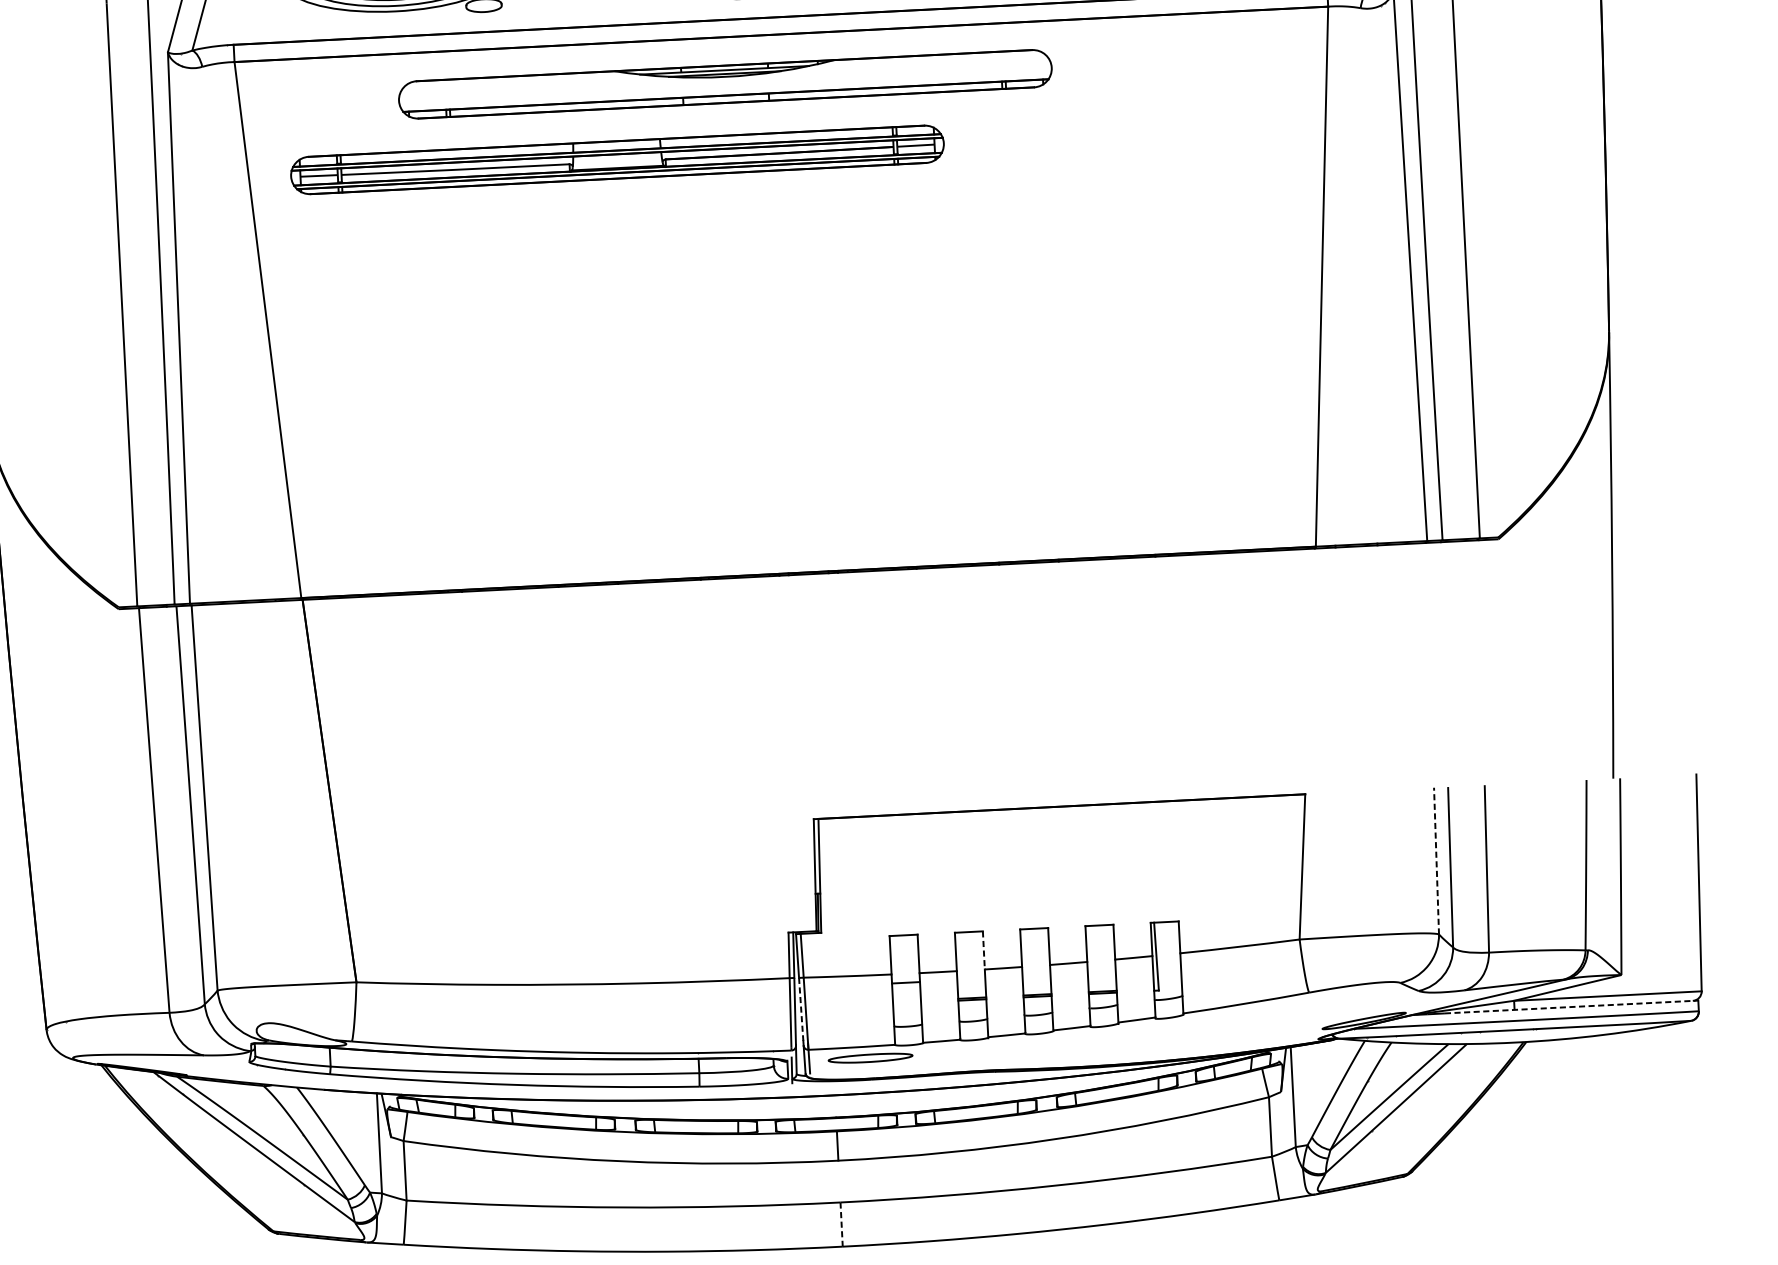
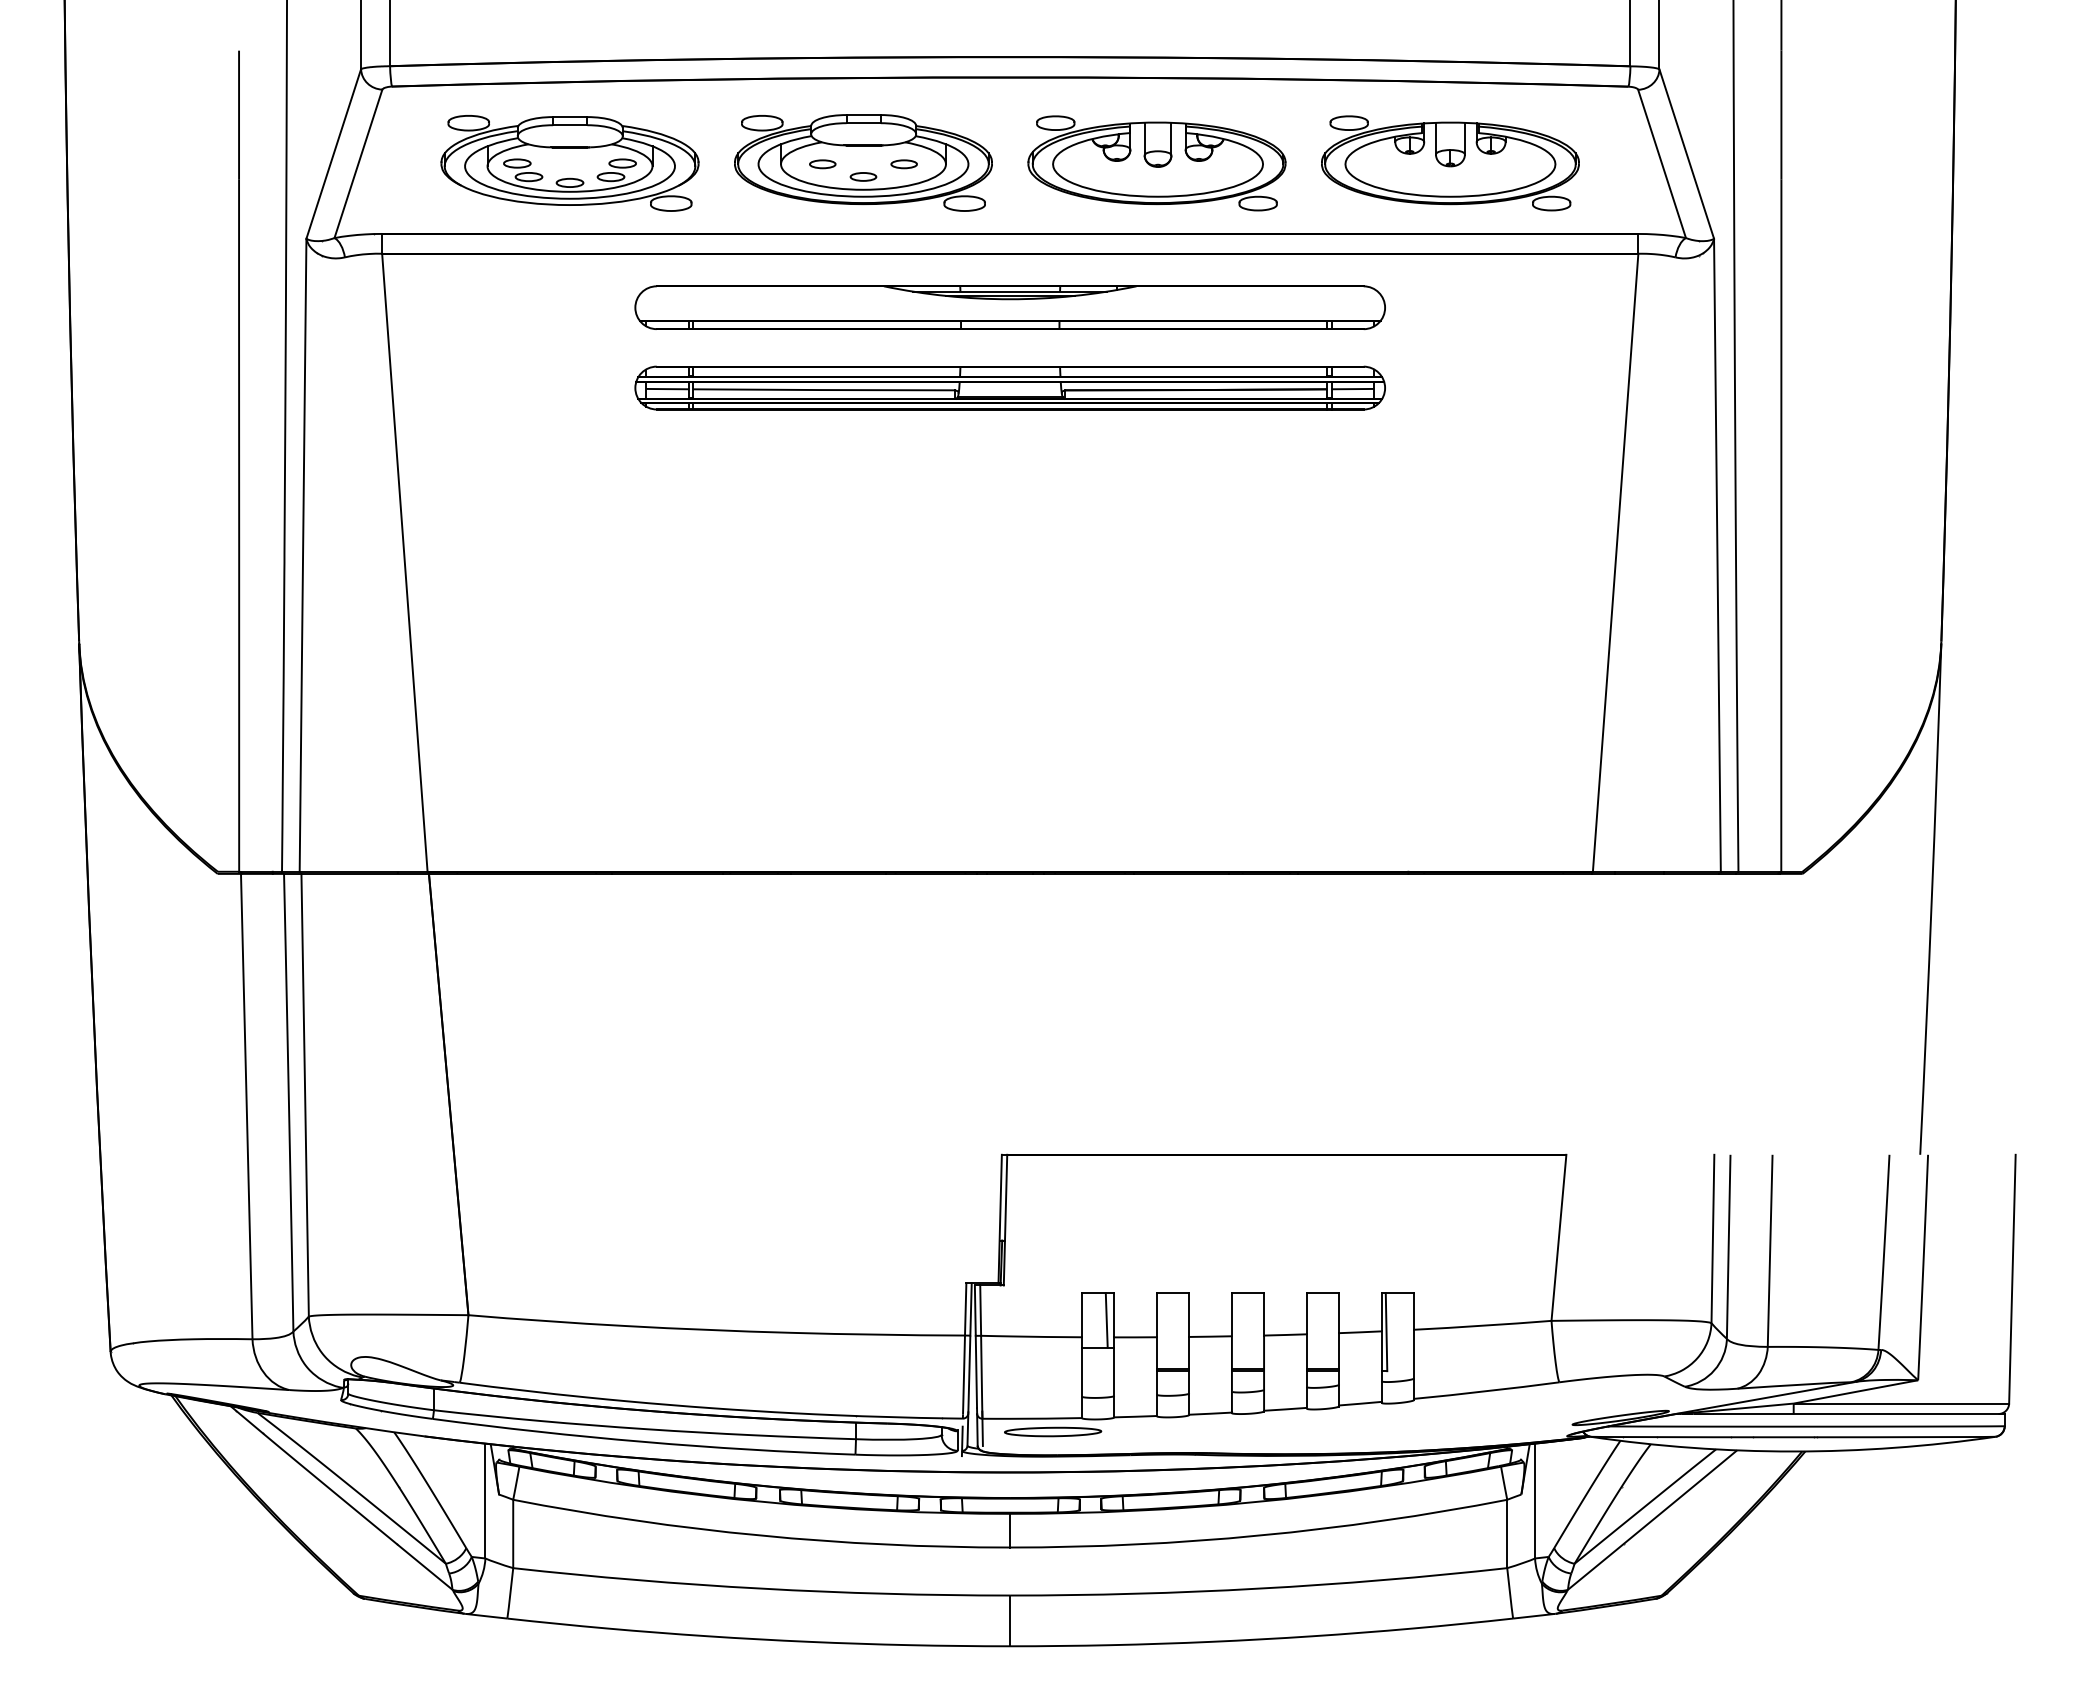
part: (724, 84) -> (1009, 307), moved
part: (616, 159) -> (1009, 387), moved
line: (1436, 860) -> (1712, 1238), dashed -> solid
line: (984, 950) -> (1189, 1315), dashed -> solid
line: (912, 958) -> (1106, 1320), added
line: (1571, 1007) -> (1859, 1414), dashed -> solid
line: (801, 1009) -> (976, 1372), dashed -> solid
line: (841, 1225) -> (1010, 1621), dashed -> solid

